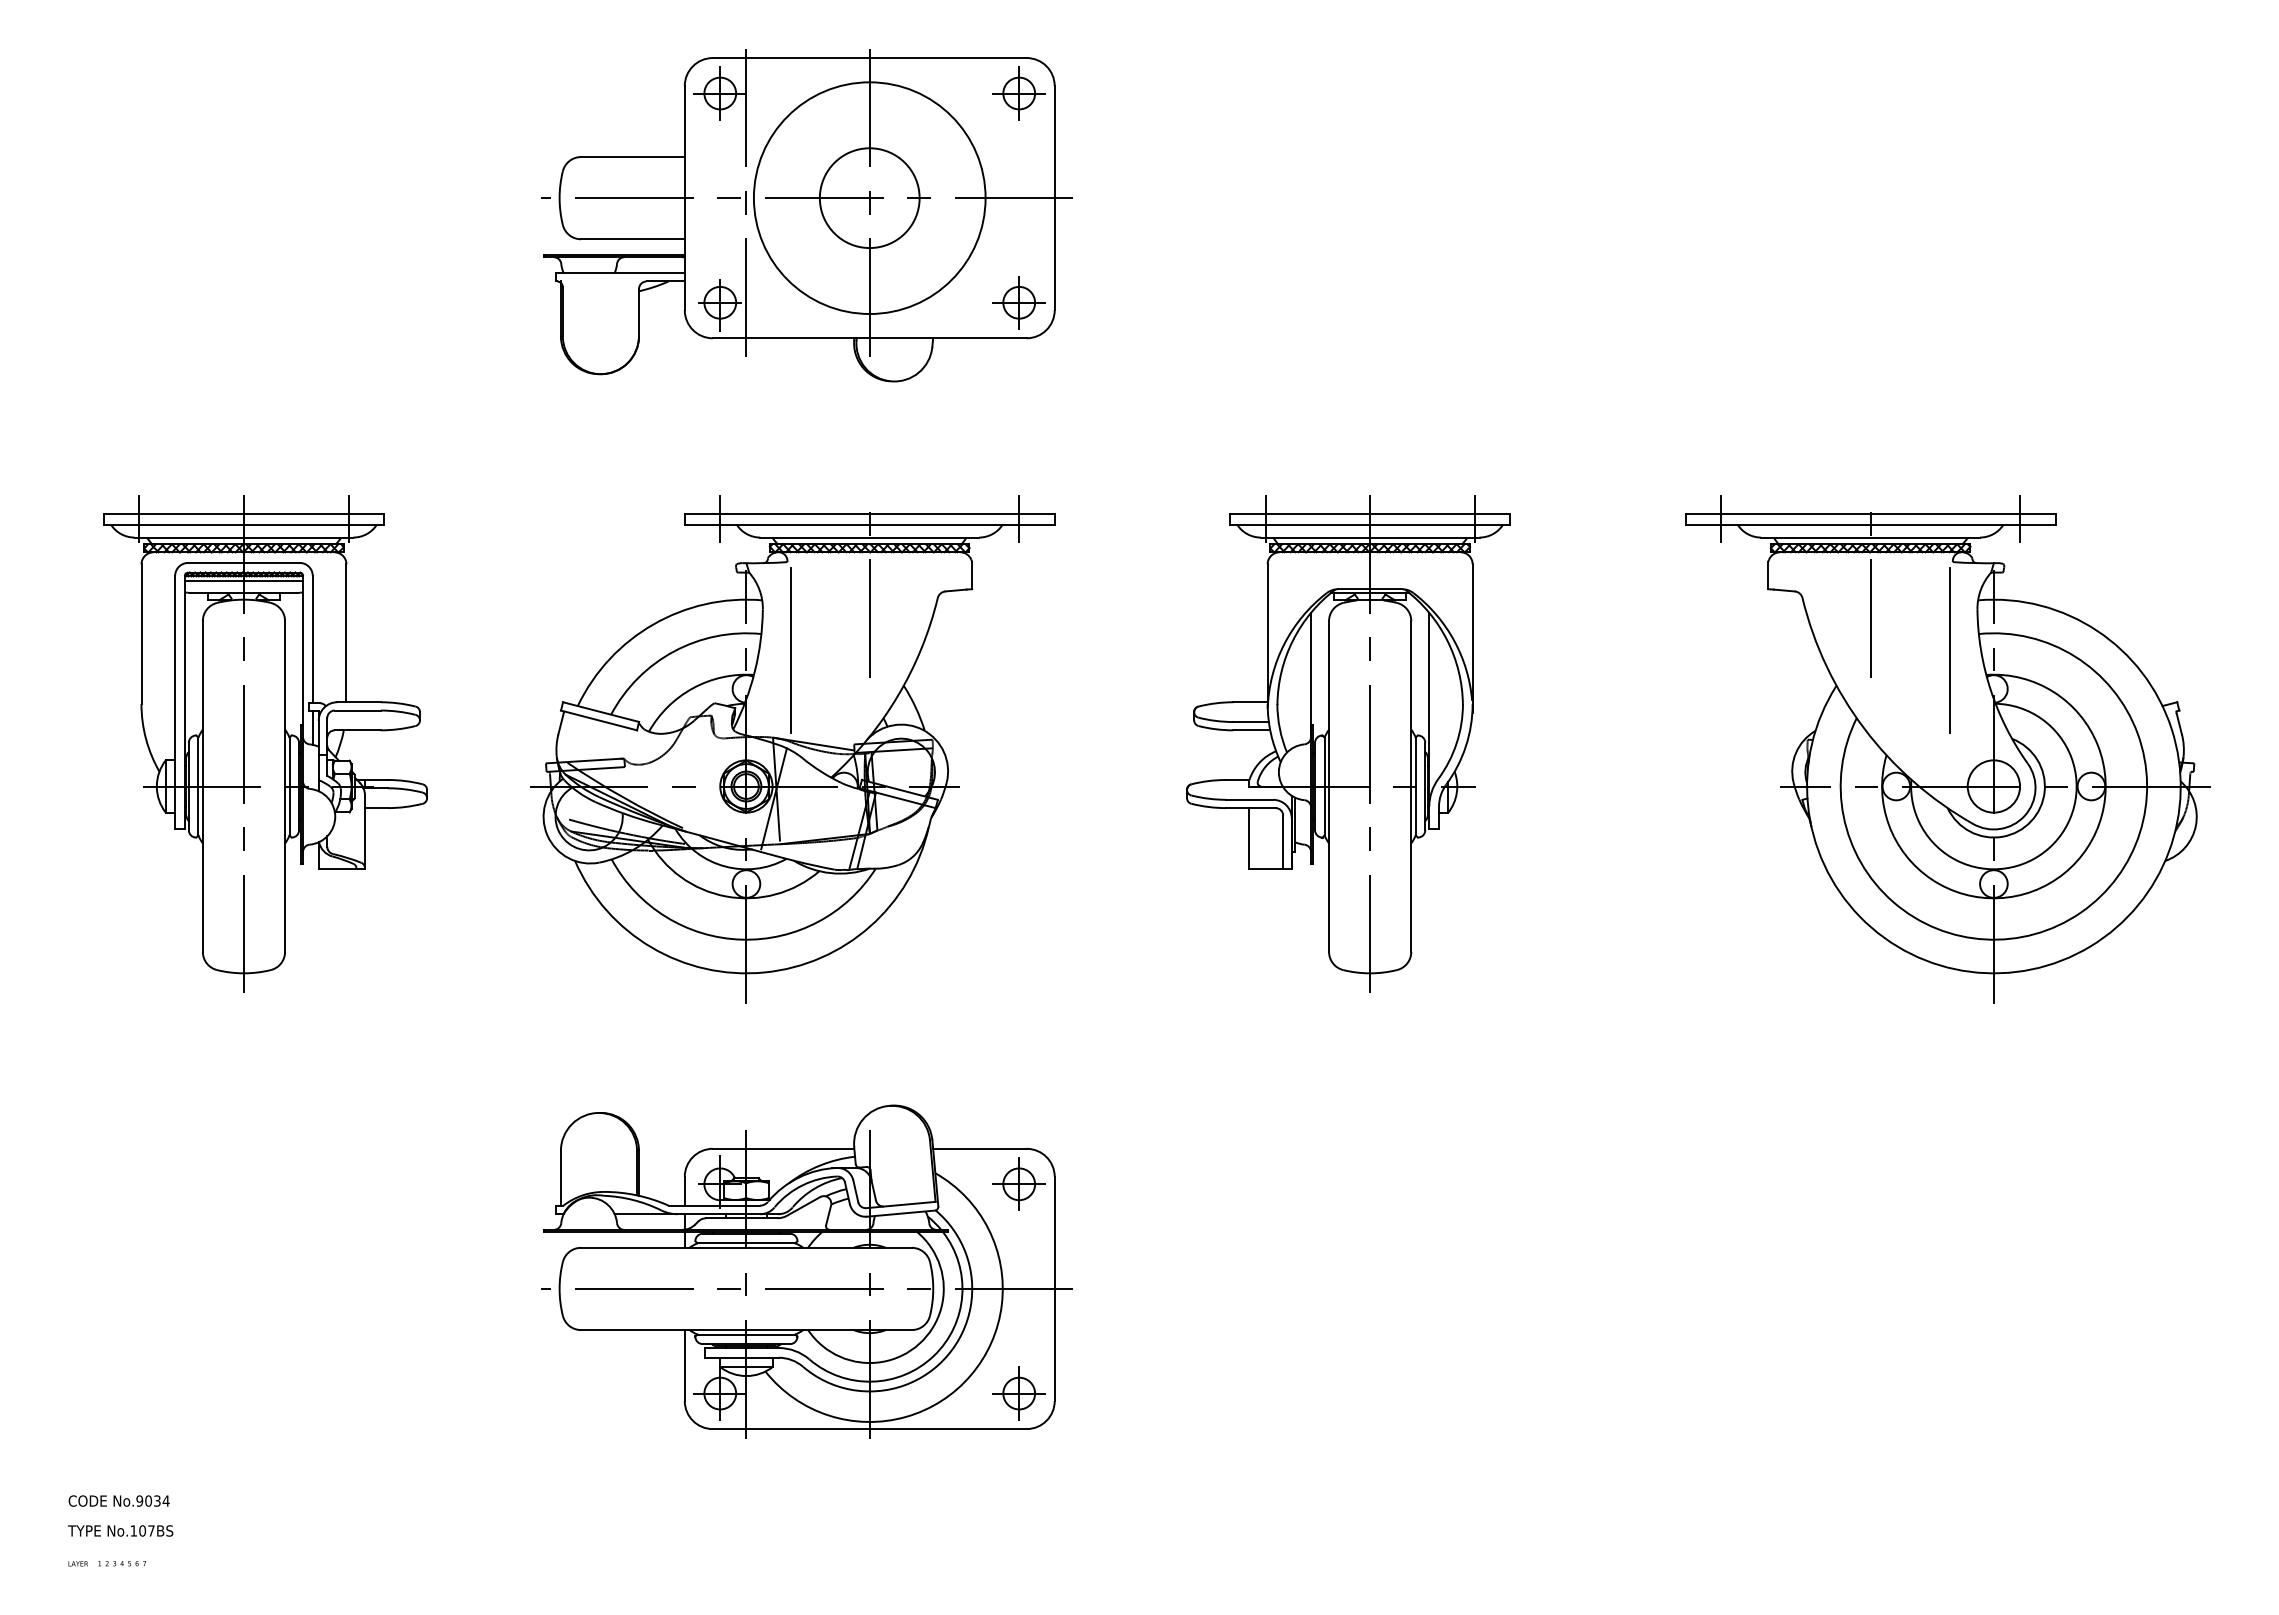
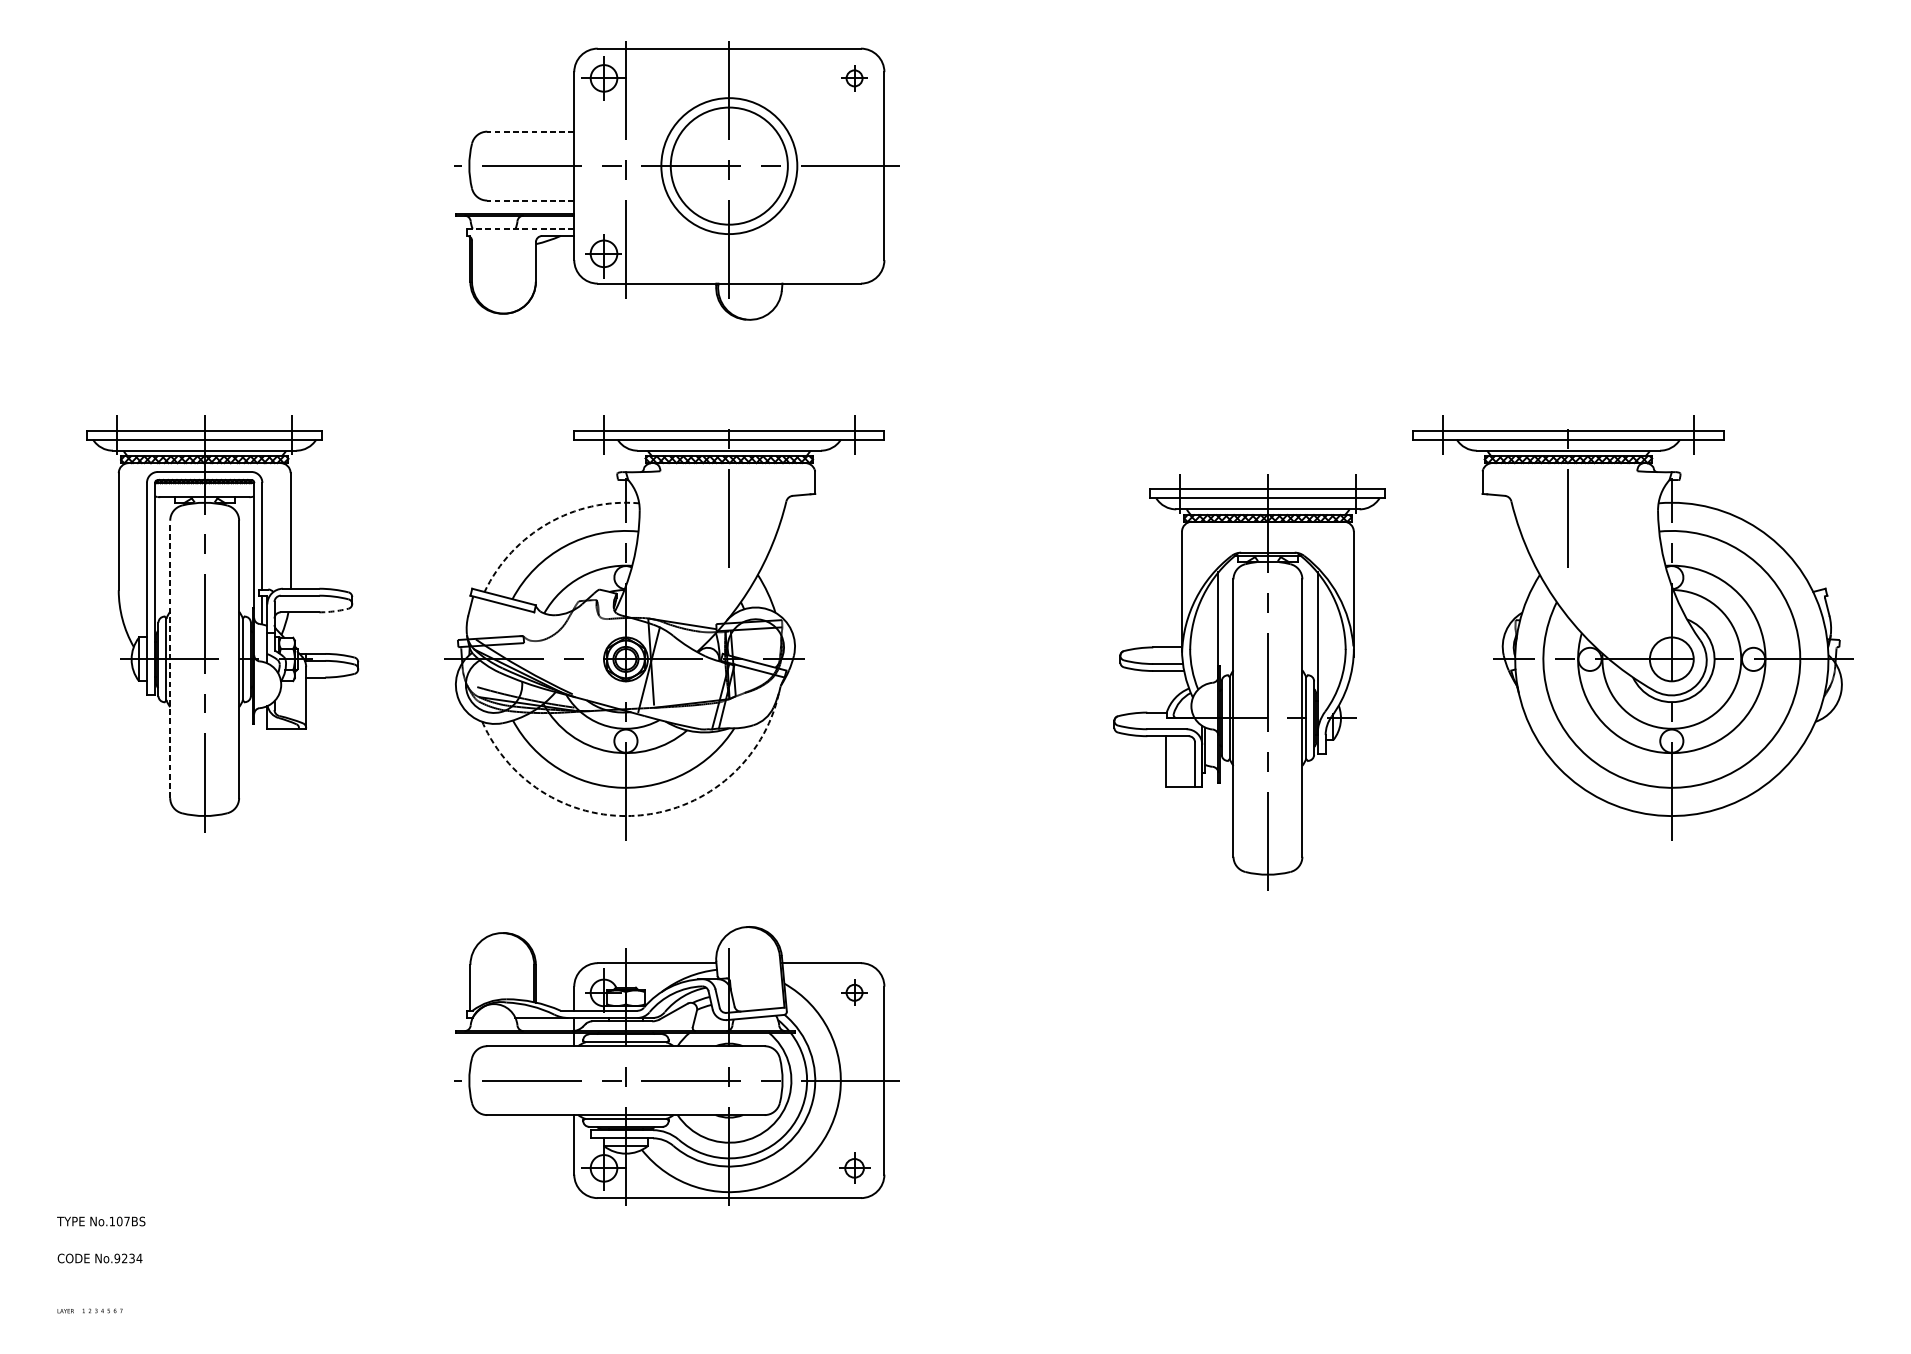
part: (1018, 93) -> (854, 78), size x0.6
line: (632, 157) -> (530, 132), solid -> dashed
circle: (869, 198) -> (729, 166), size x0.7
circle: (869, 198) -> (729, 166), size x1.4
line: (632, 239) -> (530, 200), solid -> dashed
line: (620, 272) -> (520, 228), solid -> dashed
part: (1018, 302) -> (854, 253), removed
line: (243, 580) -> (204, 486), removed
arc: (653, 624) -> (548, 523), solid -> dashed
line: (790, 650) -> (662, 545), removed
line: (1949, 650) -> (1634, 545), removed
arc: (398, 729) -> (334, 611), solid -> dashed
part: (1348, 743) -> (1249, 682), moved
line: (202, 786) -> (169, 659), solid -> dashed
arc: (764, 972) -> (641, 815), solid -> dashed
part: (1018, 1183) -> (854, 992), size x0.6
part: (1018, 1393) -> (854, 1168), size x0.7
text: (148, 1500) -> (124, 1258), No.9034 -> No.9234
text: (120, 1530) -> (101, 1221), moved

